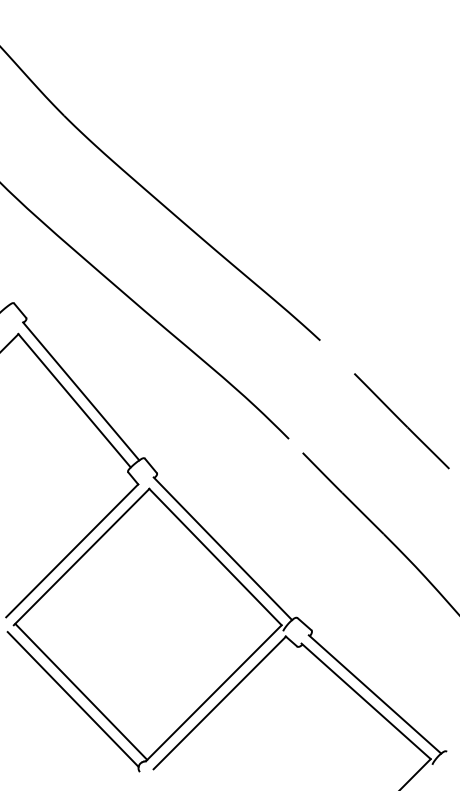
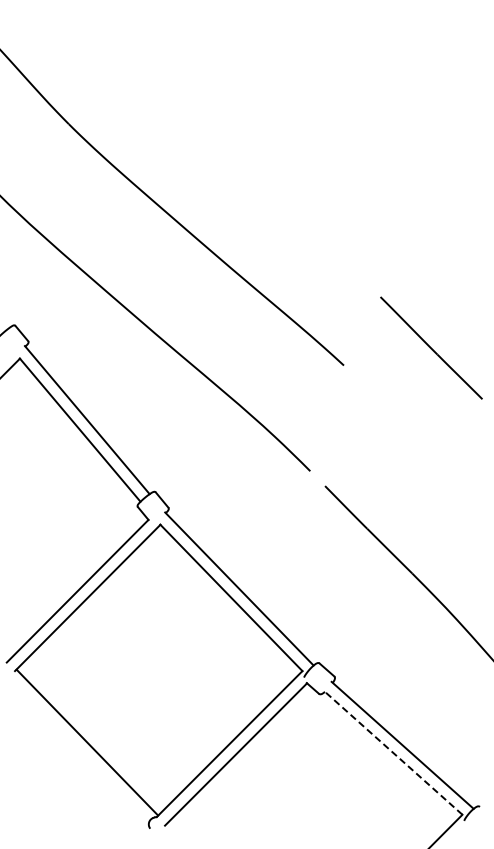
line: (401, 420) -> (431, 347), moved
line: (73, 699) -> (78, 750), removed
line: (366, 701) -> (393, 752), solid -> dashed

